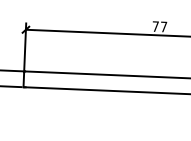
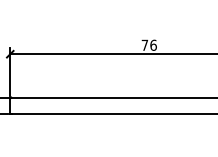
text: (163, 26) -> (153, 44), 77 -> 76

